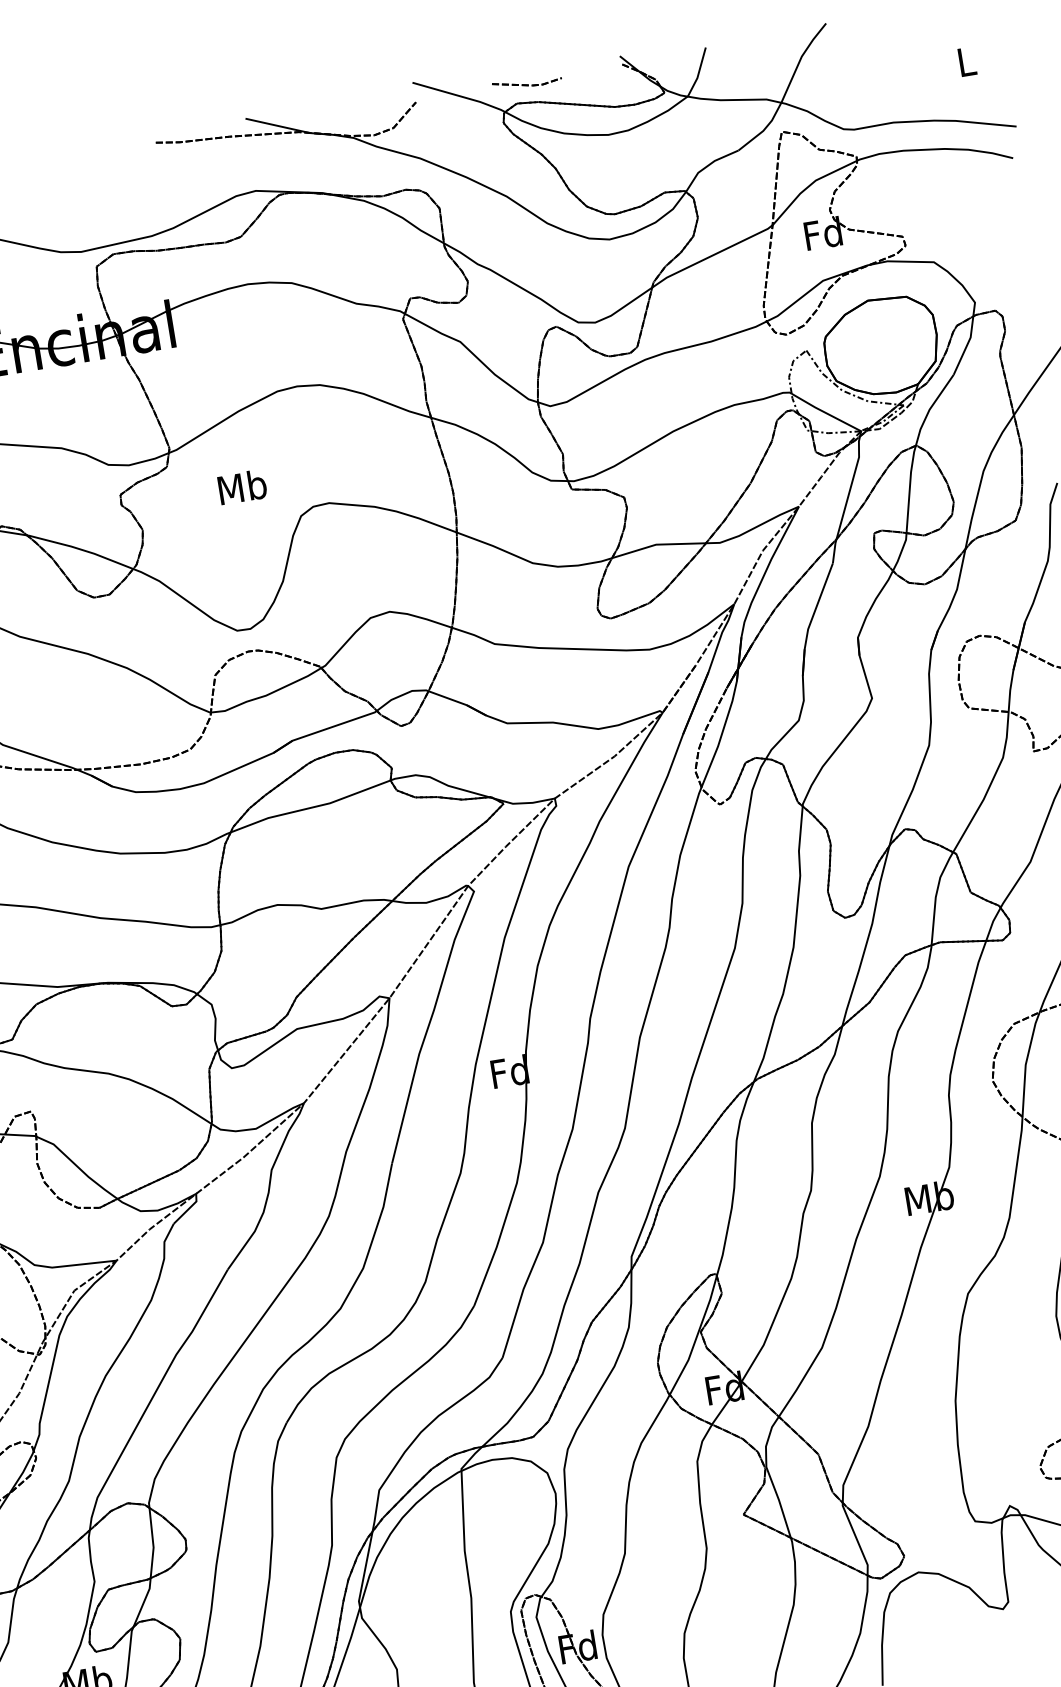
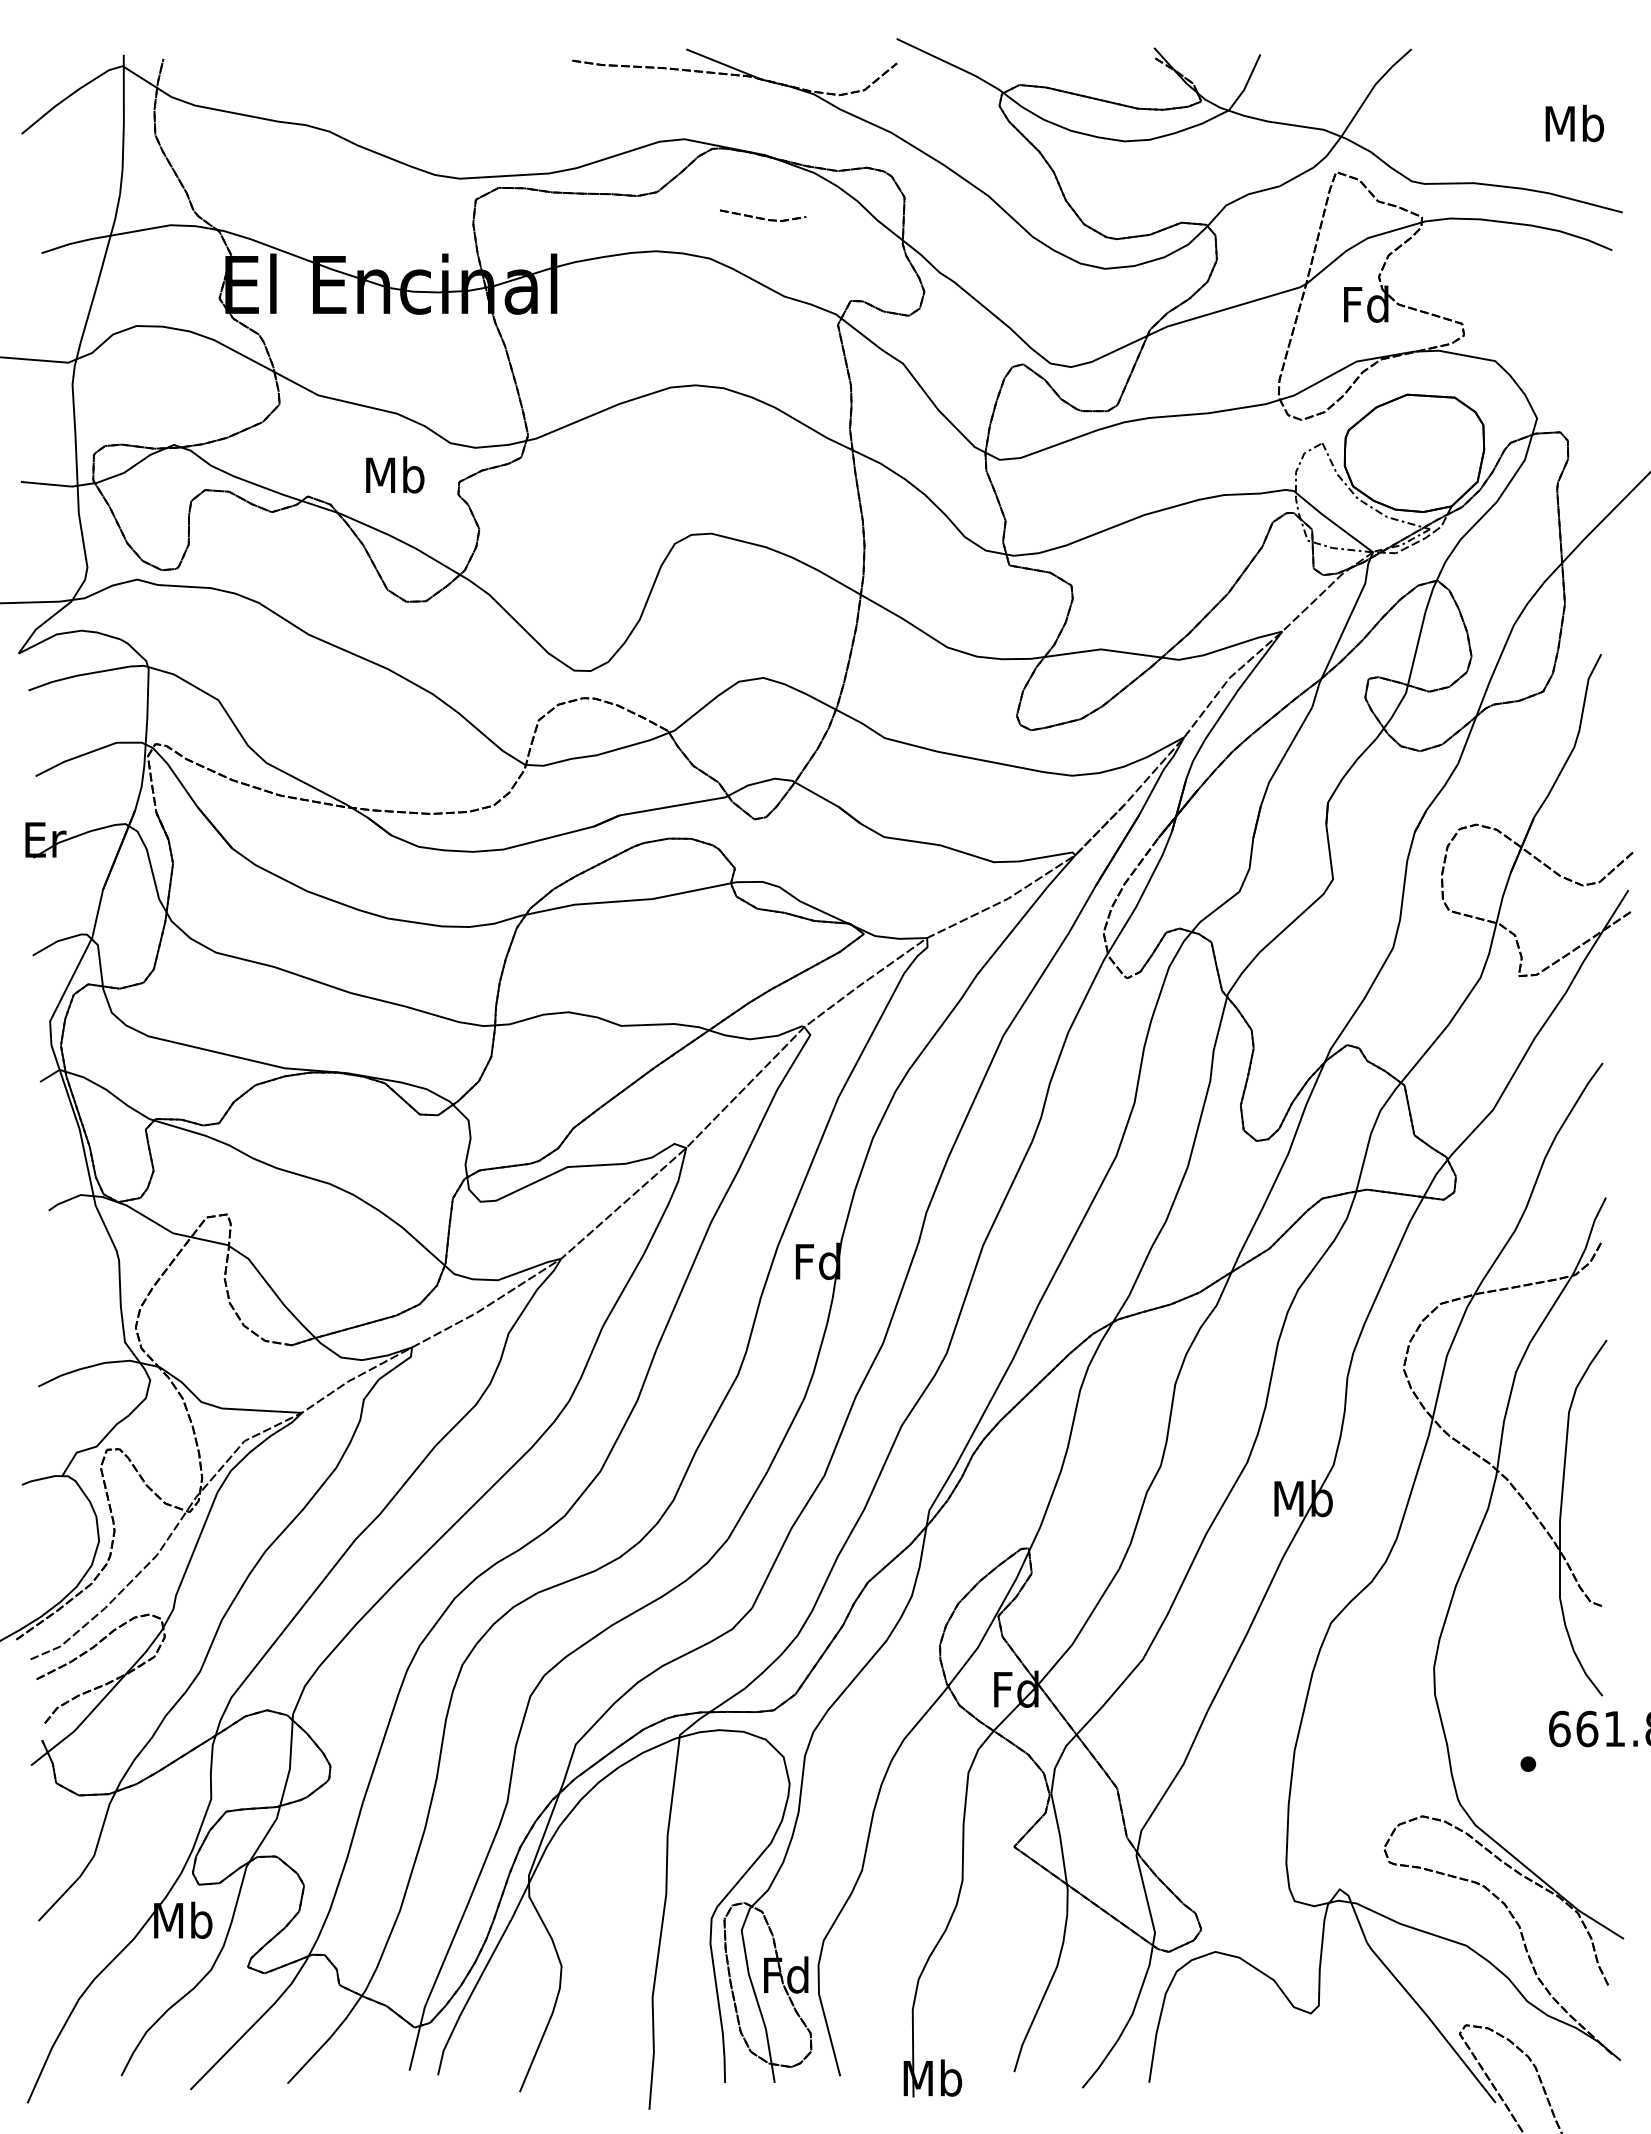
text: (966, 61) -> (1574, 123), L -> Mb
part: (527, 82) -> (763, 215), moved
text: (242, 486) -> (395, 474), moved

